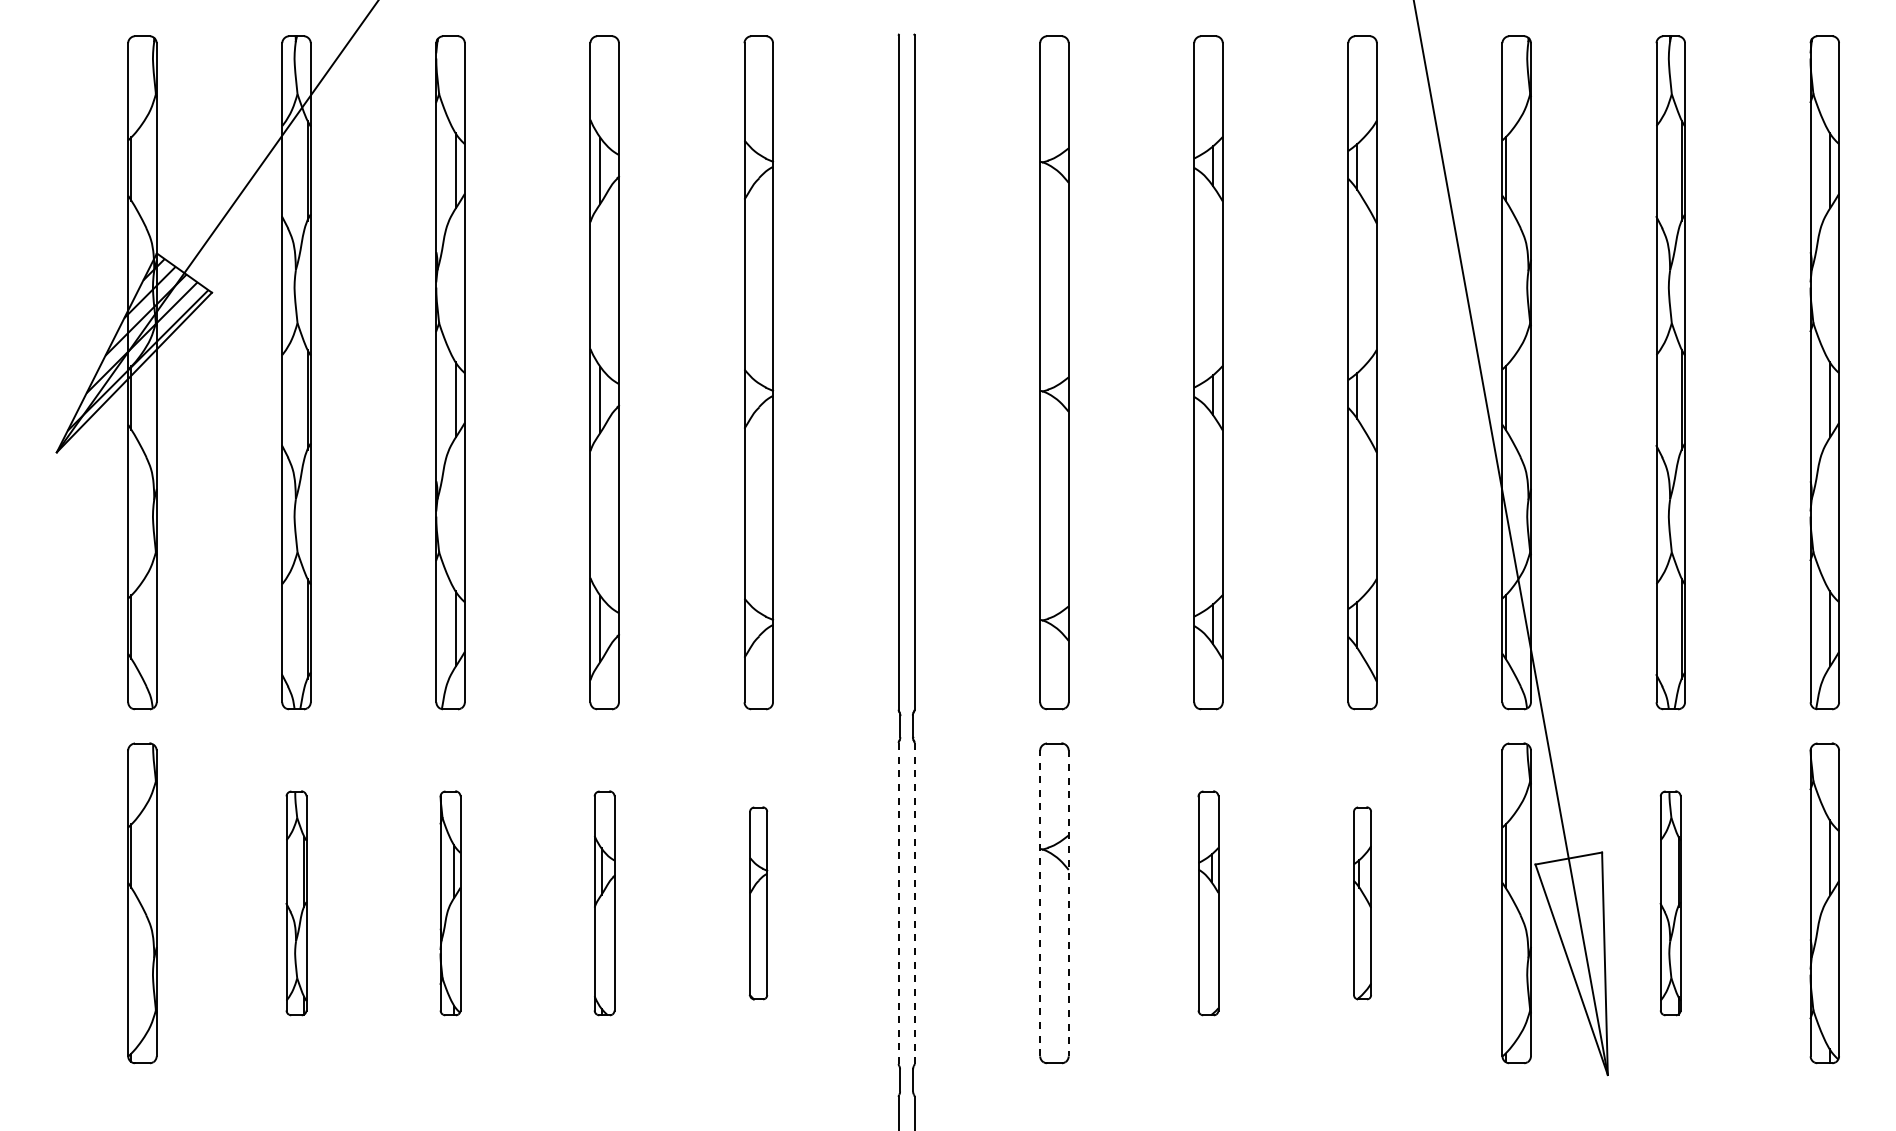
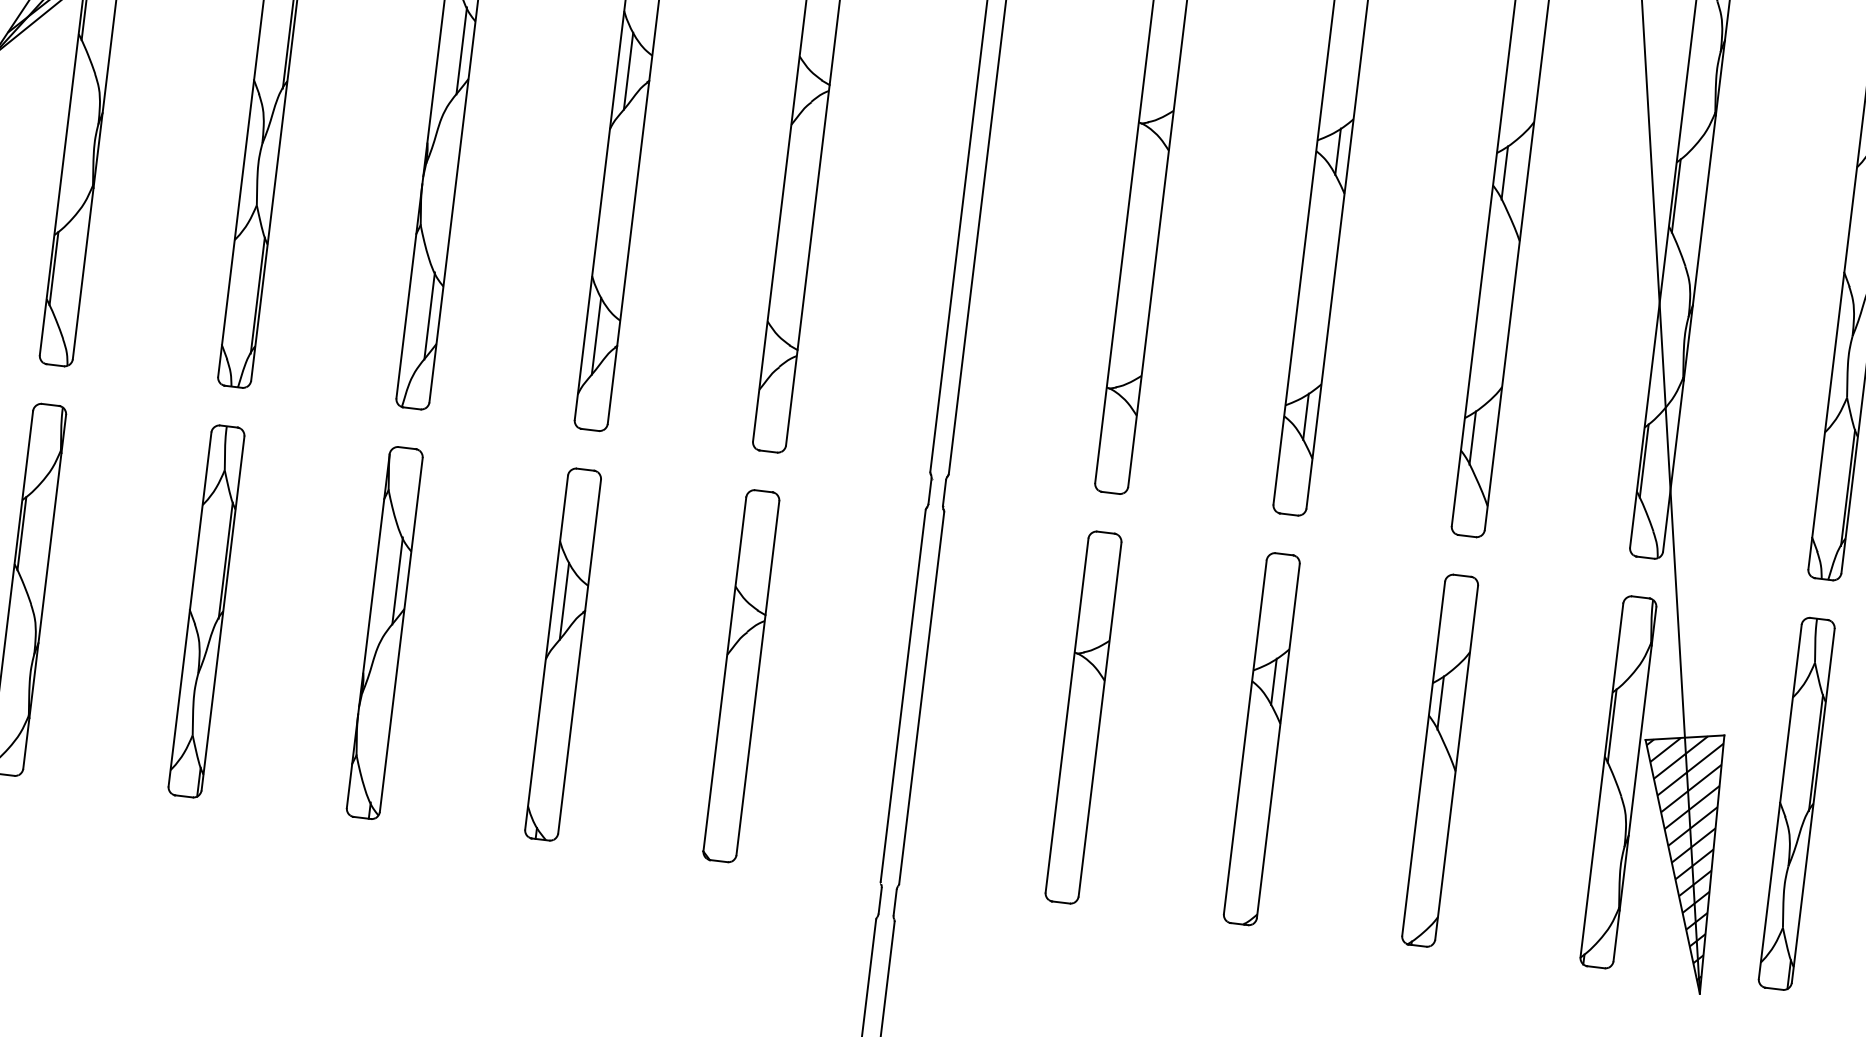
part: (296, 903) -> (206, 611), size x1.43
part: (450, 903) -> (384, 633), size x1.43
part: (604, 903) -> (562, 654), size x1.43
part: (758, 903) -> (741, 676), size x1.67
line: (898, 903) -> (903, 695), dashed -> solid
line: (914, 903) -> (921, 698), dashed -> solid
line: (1040, 903) -> (1067, 715), dashed -> solid
line: (1068, 903) -> (1099, 719), dashed -> solid
part: (1208, 903) -> (1261, 739), size x1.43
part: (1362, 903) -> (1439, 760), size x1.67
part: (1670, 903) -> (1796, 803), size x1.43
hatch: (1571, 959) -> (1673, 854), added

